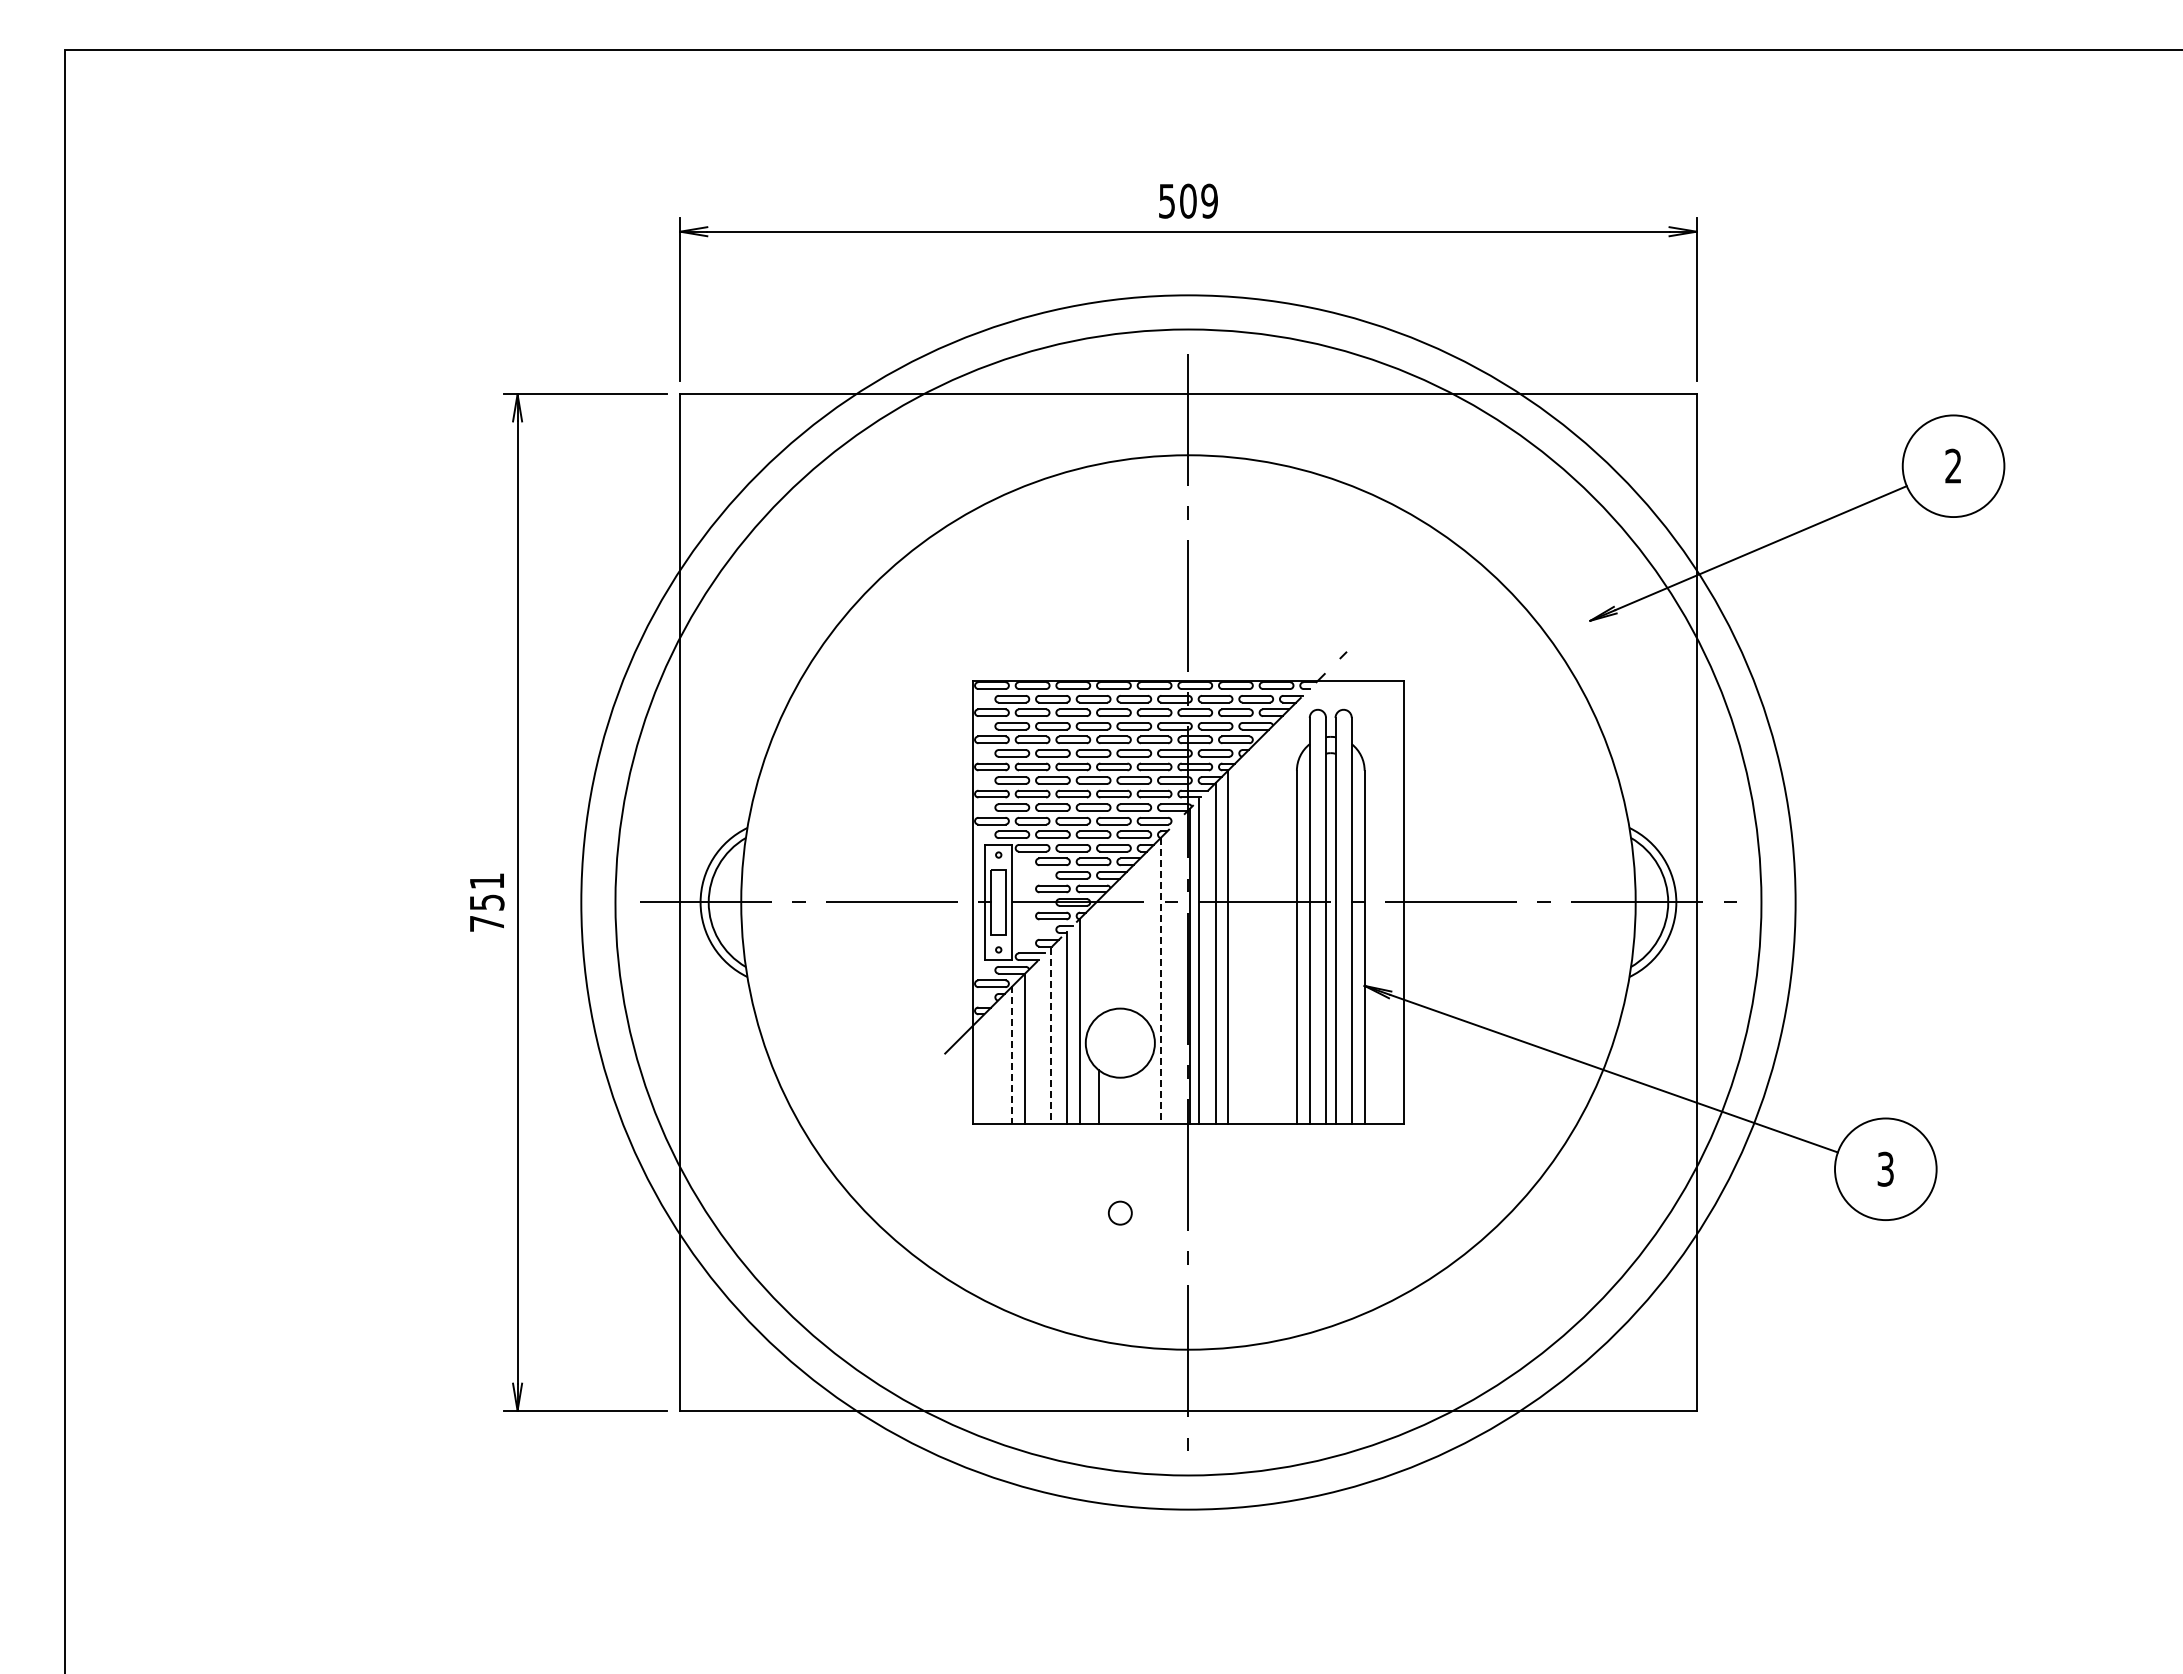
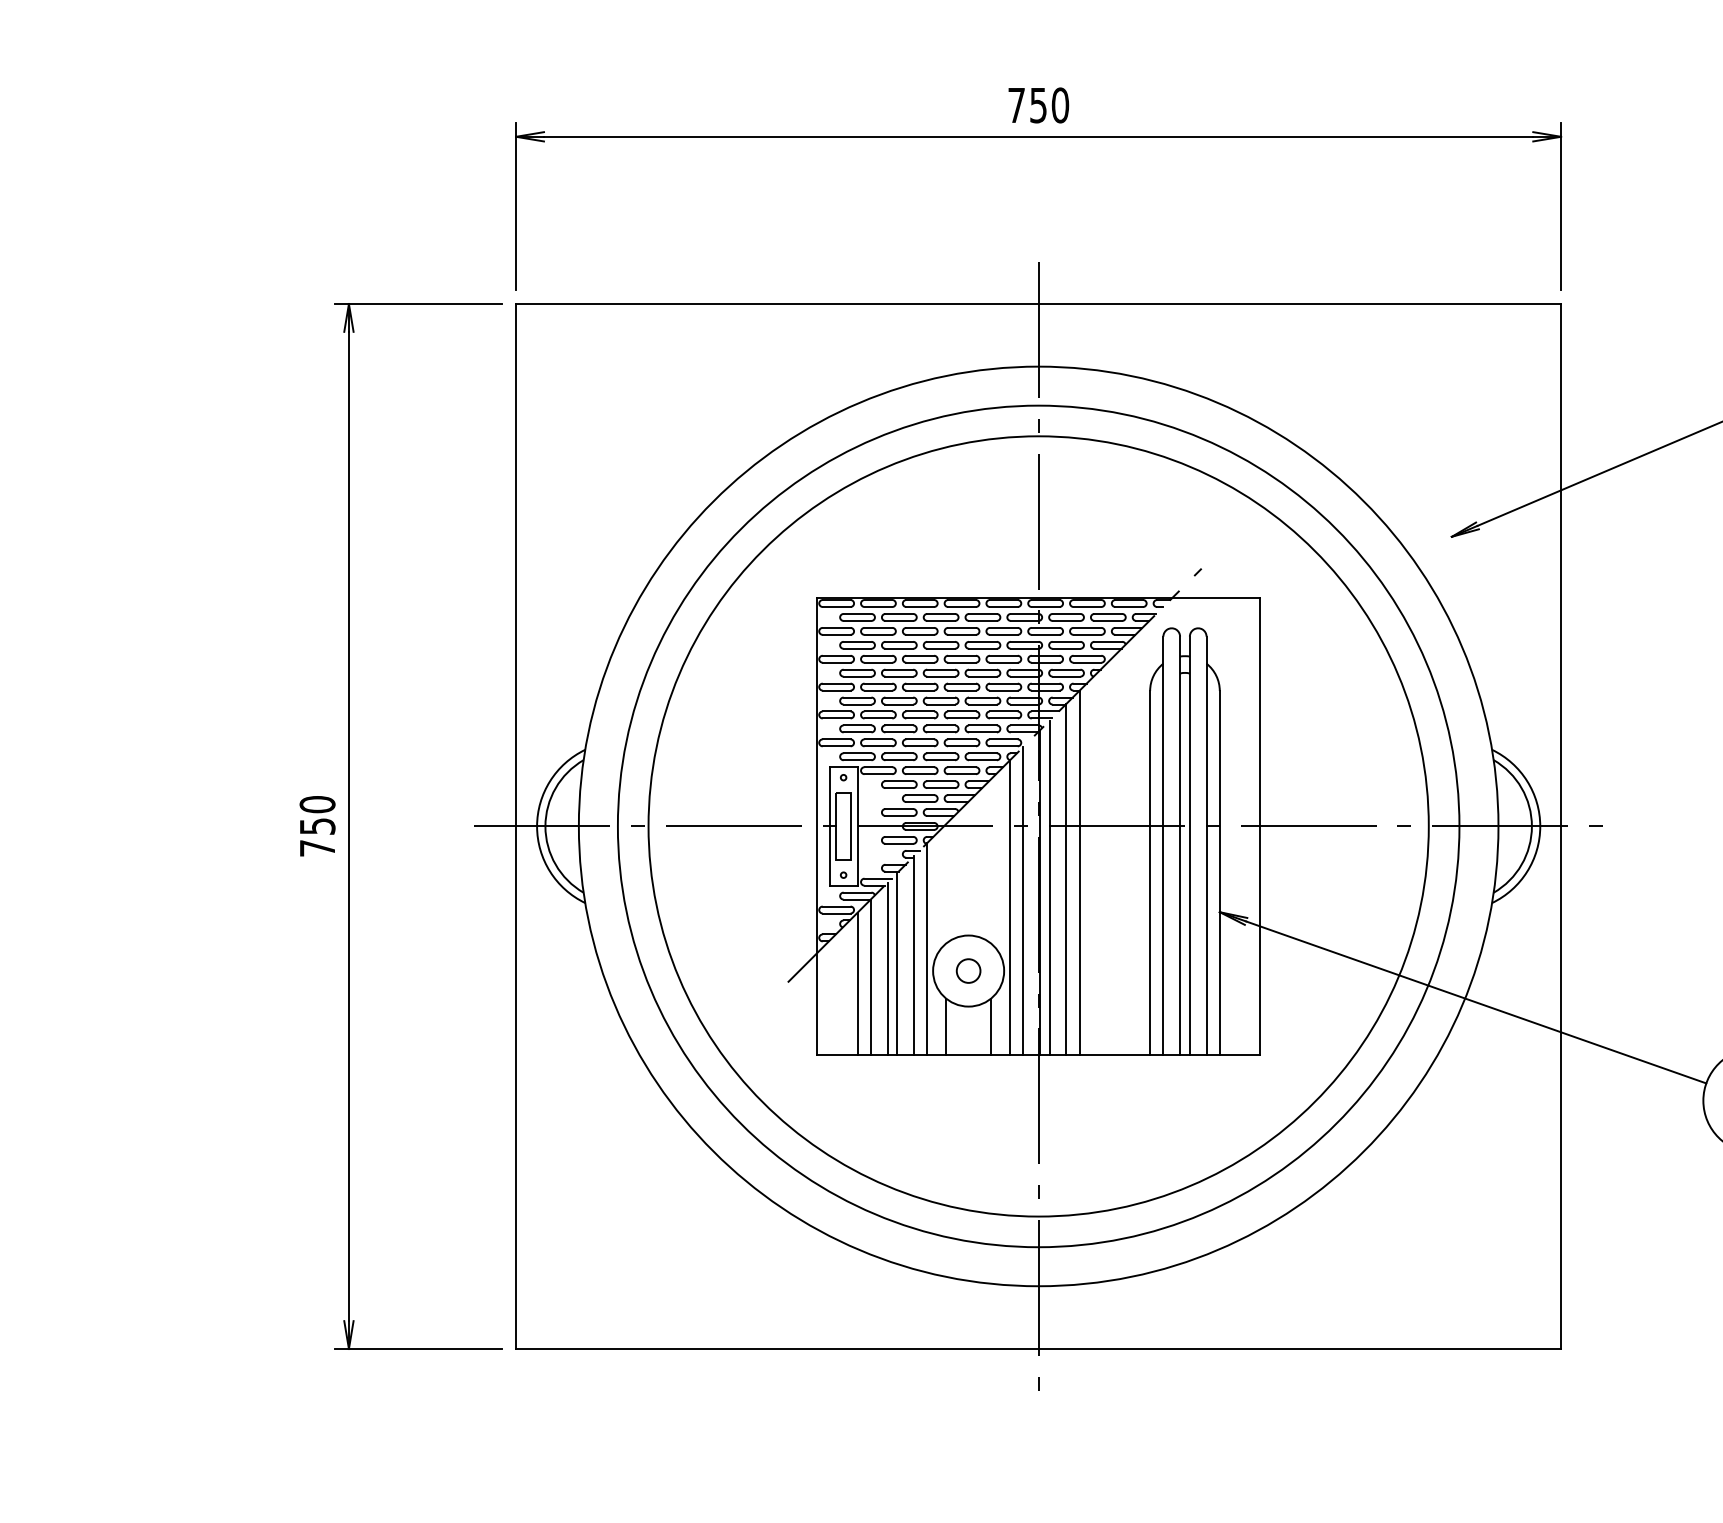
text: (1188, 200) -> (1038, 104), 509 -> 750
text: (486, 880) -> (316, 803), 751 -> 750
circle: (1188, 902) -> (1038, 826), size x0.62
circle: (1188, 902) -> (1038, 826), size x0.71
line: (1173, 974) -> (1023, 900), added
line: (1160, 981) -> (1009, 907), dashed -> solid
line: (1050, 1036) -> (896, 964), dashed -> solid
line: (1041, 1040) -> (887, 968), added
line: (1012, 1055) -> (857, 983), dashed -> solid
line: (1142, 1097) -> (991, 1026), added
circle: (1120, 1212) -> (968, 970), moved

